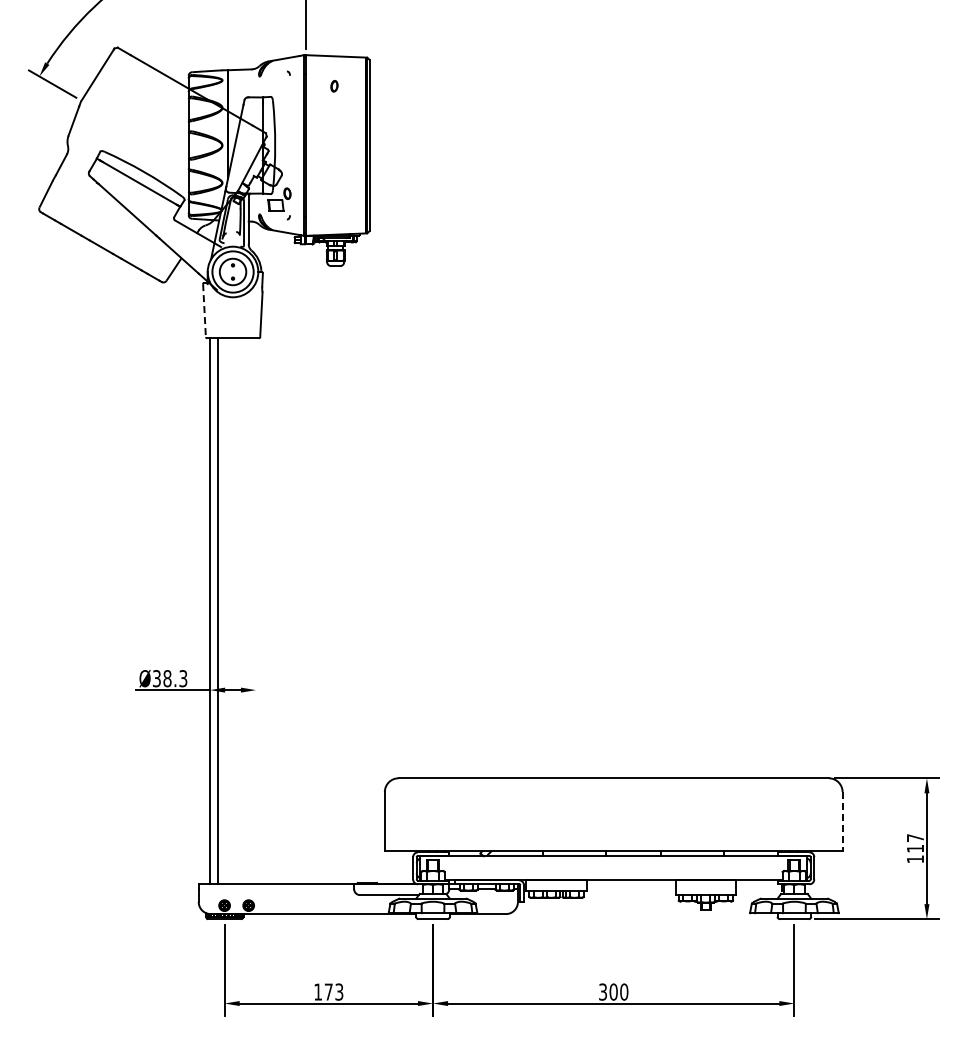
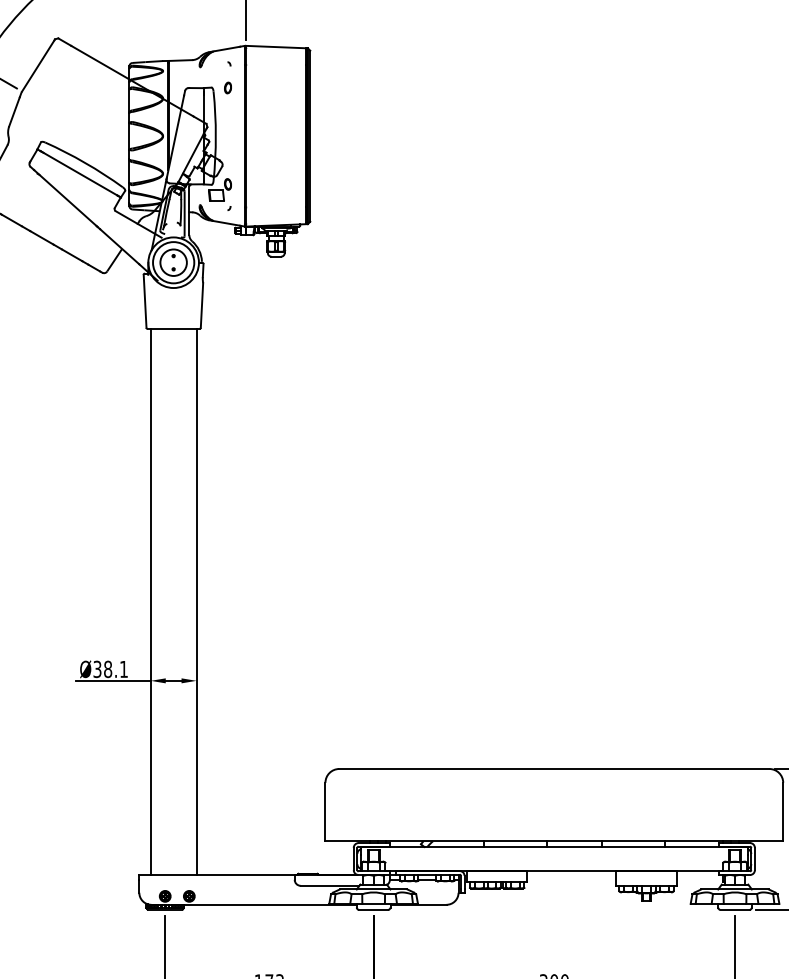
part: (334, 86) -> (228, 88), moved
line: (204, 310) -> (145, 301), dashed -> solid
line: (218, 610) -> (197, 601), moved
text: (183, 678) -> (124, 669), Ø38.3 -> Ø38.1
line: (842, 821) -> (783, 812), dashed -> solid

